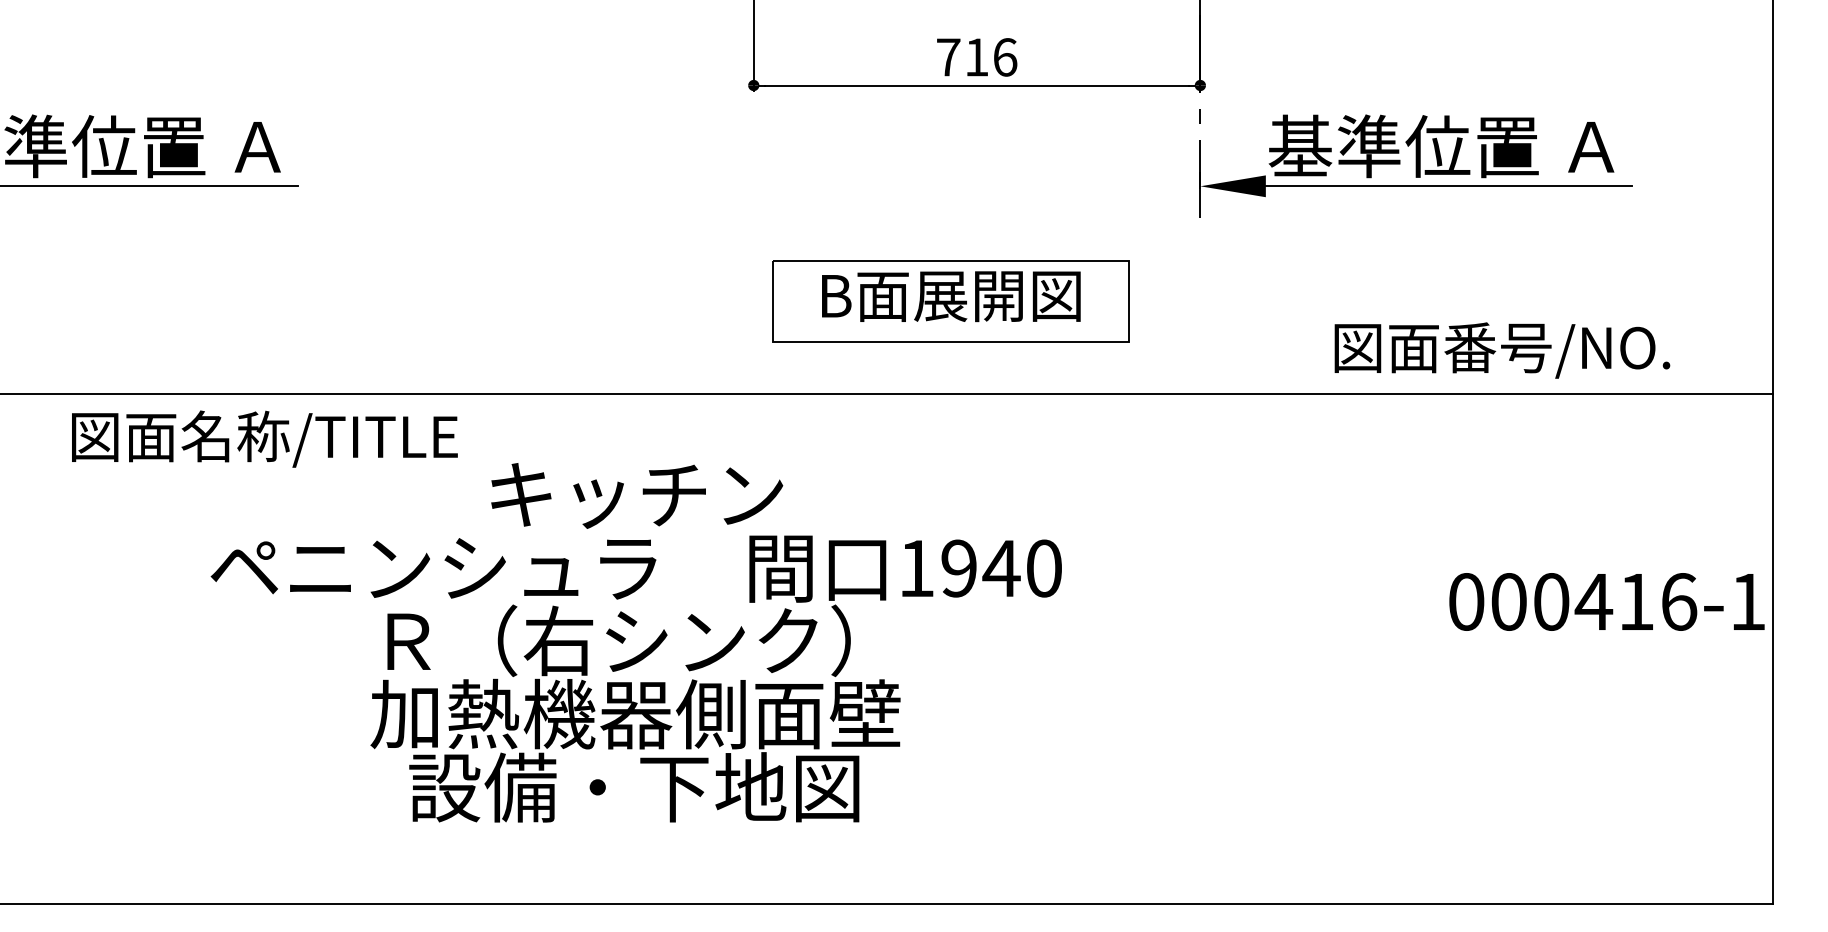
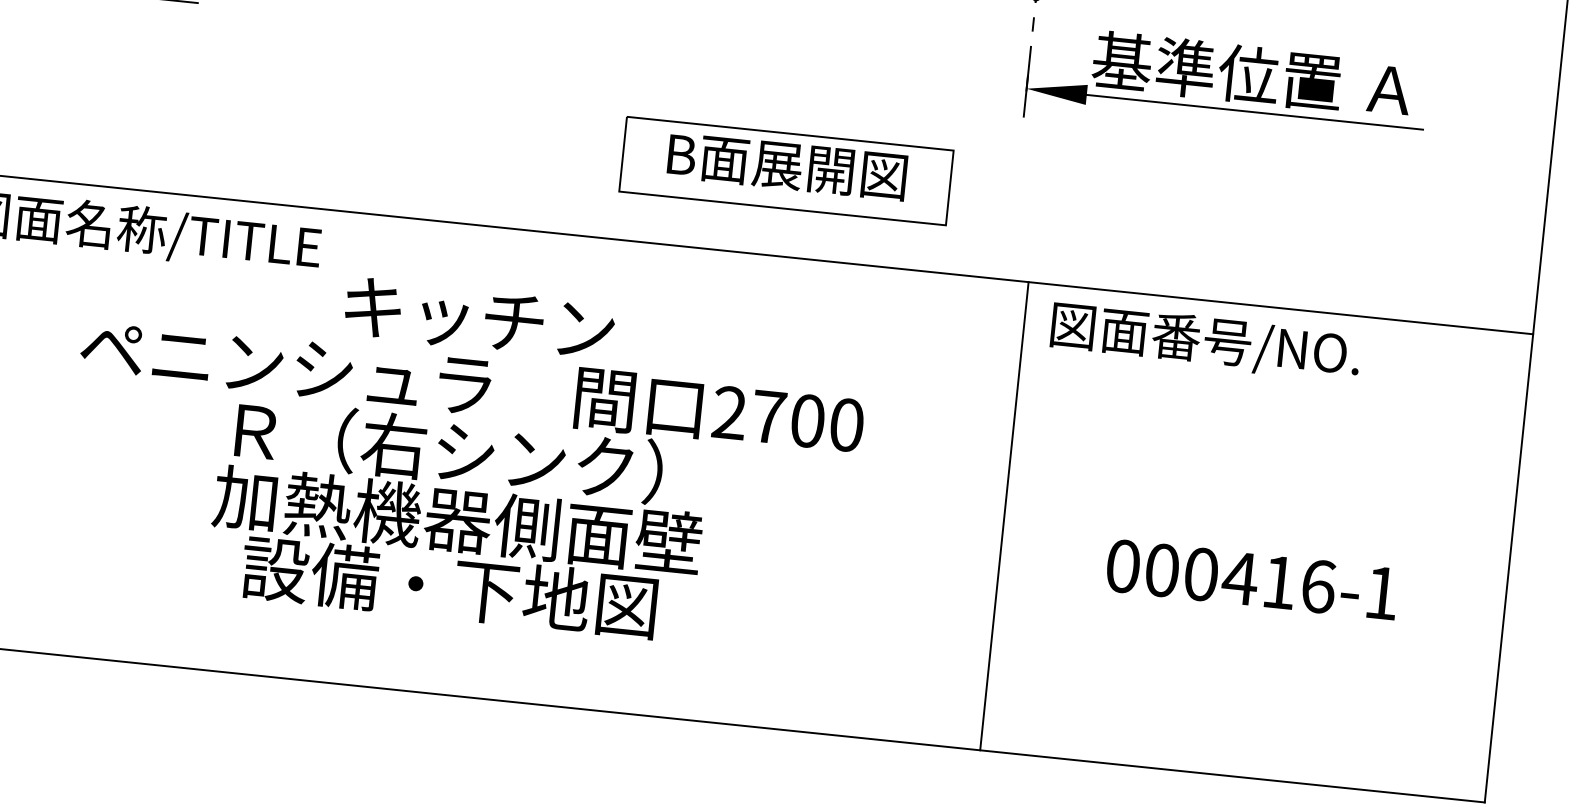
text: (1502, 350) -> (1205, 342), moved
text: (959, 568) -> (769, 417), 1940 -> 2700
text: (1606, 601) -> (1251, 579), moved
line: (1224, 648) -> (1004, 515), added

